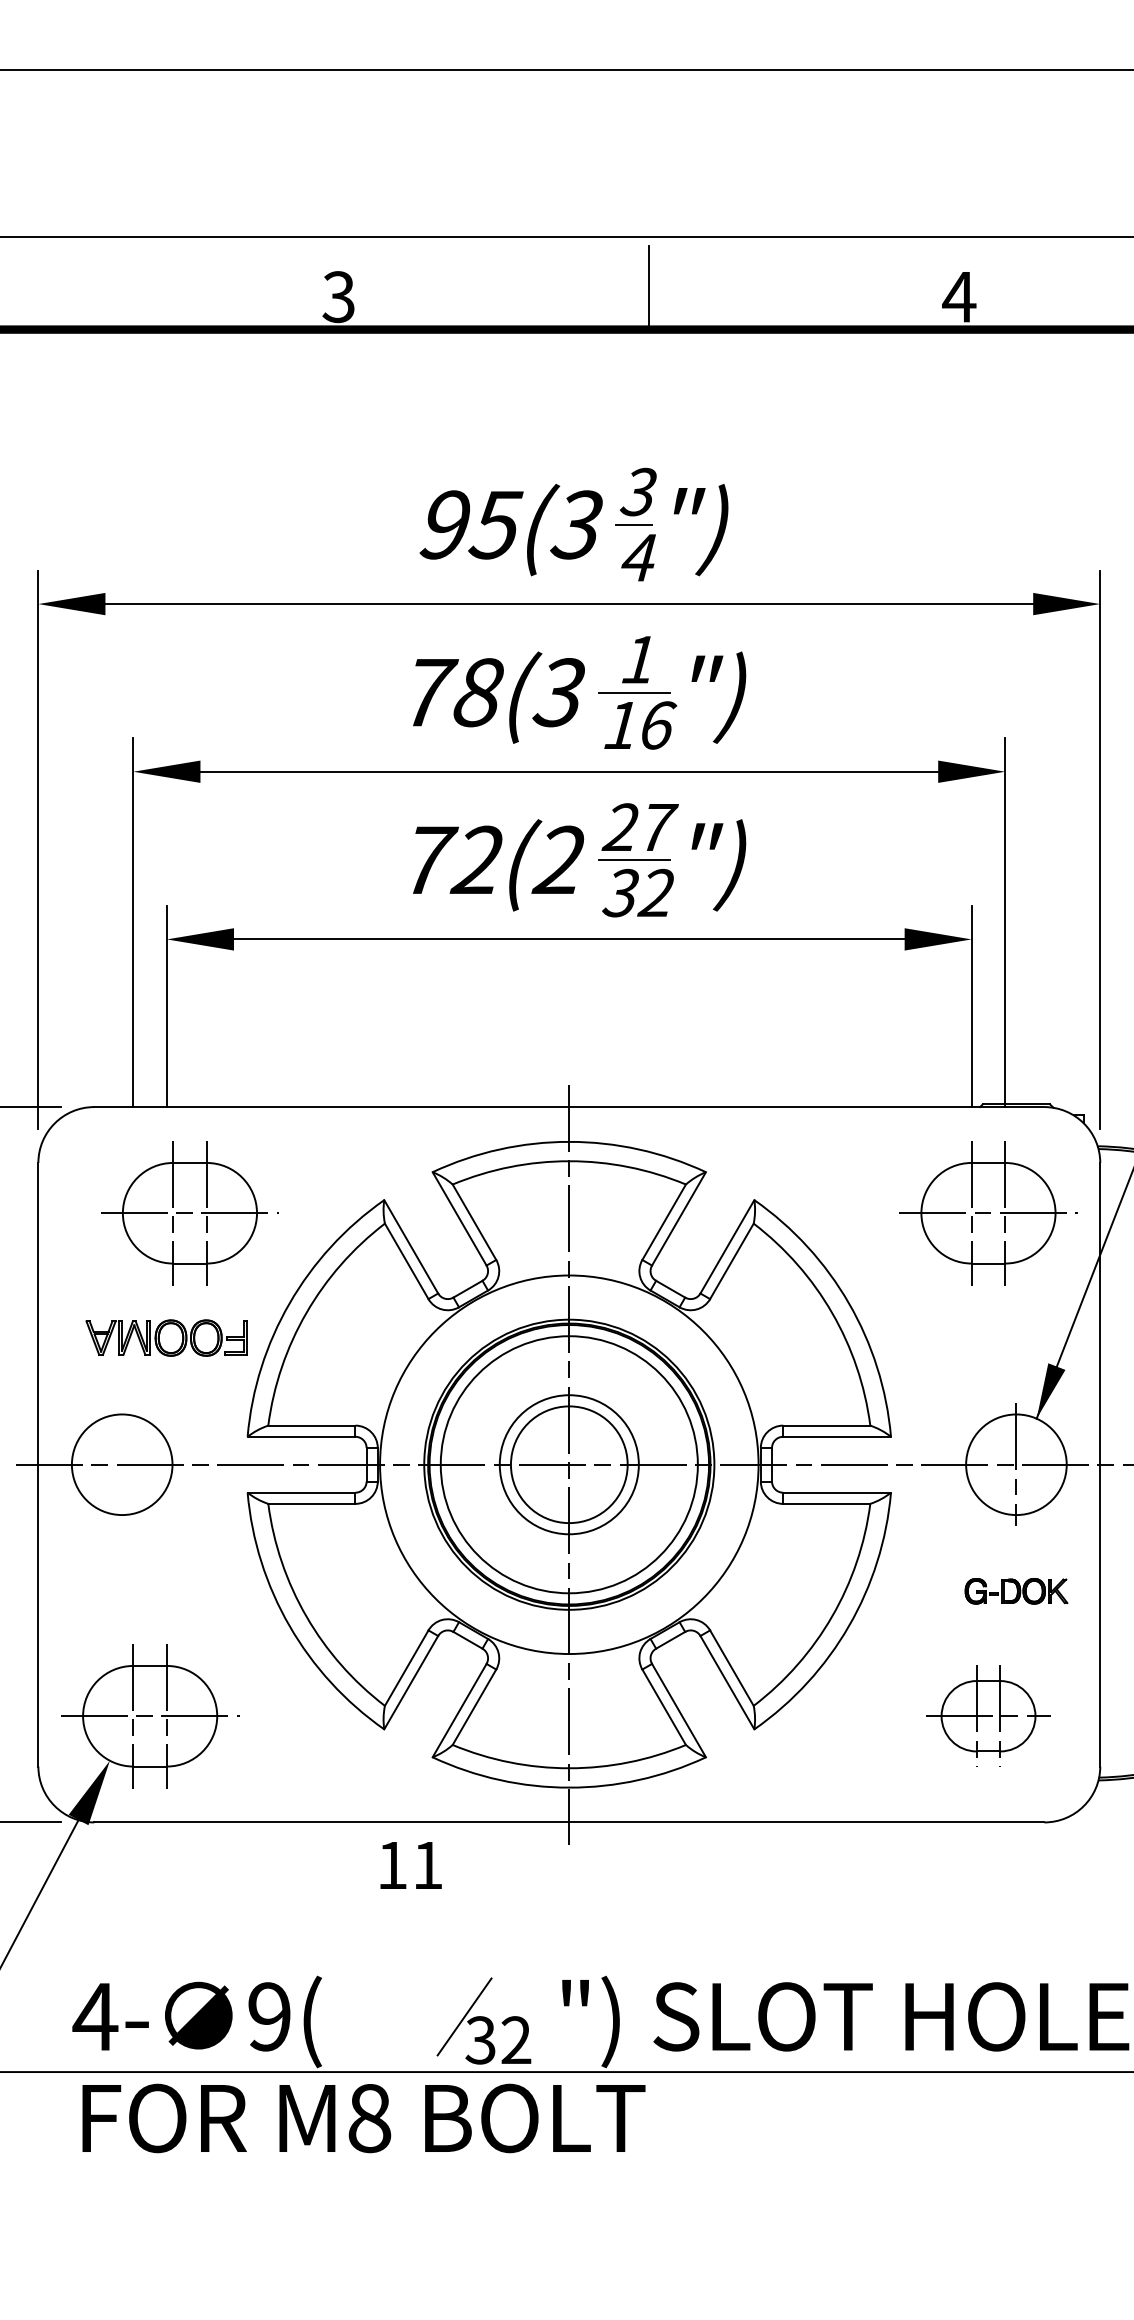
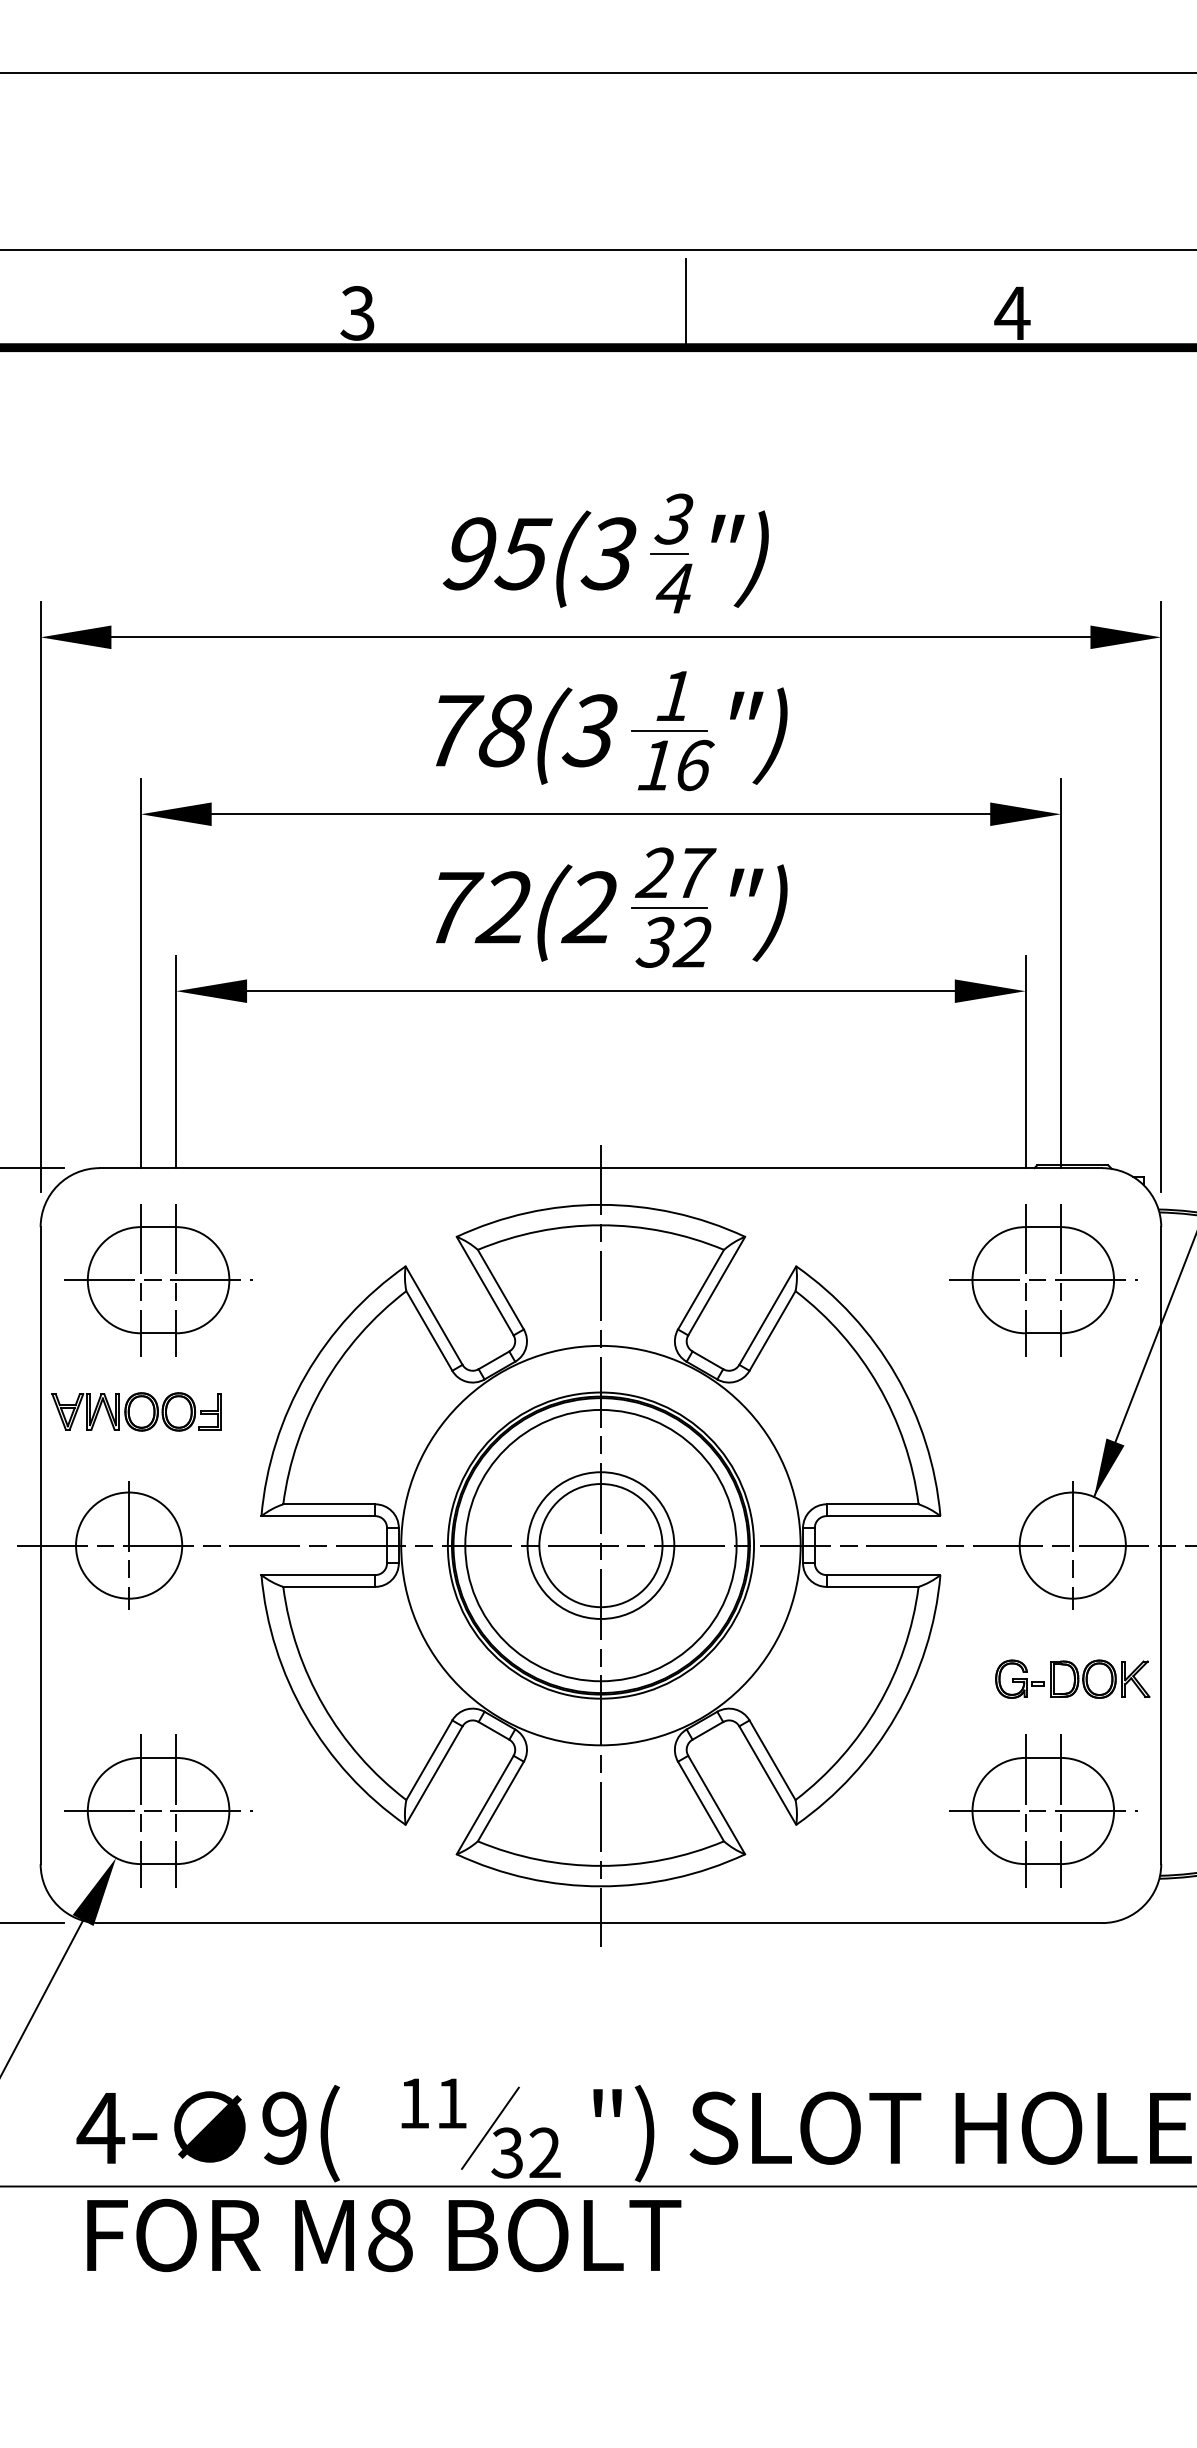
part: (189, 1213) -> (158, 1280), moved
part: (166, 1337) -> (136, 1411), moved
line: (122, 1464) -> (129, 1545), added
part: (1016, 1590) -> (1072, 1678), size x1.43
part: (988, 1715) -> (1043, 1810), size x1.43
text: (410, 1865) -> (433, 2103), moved

